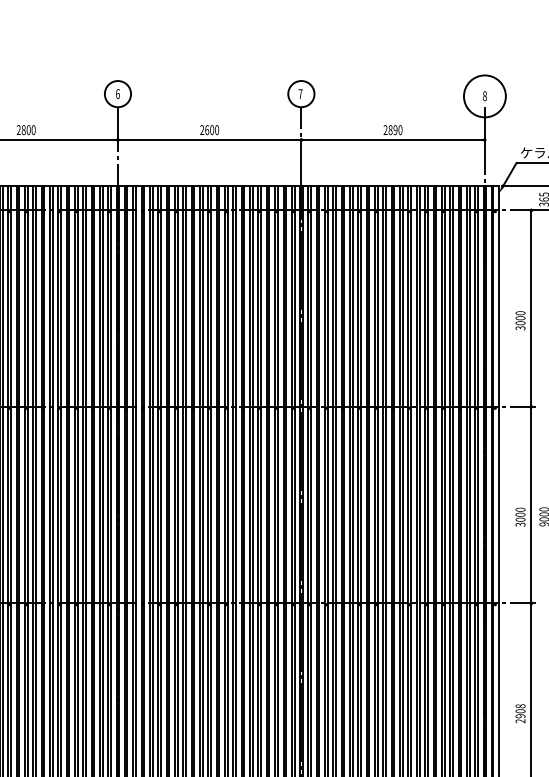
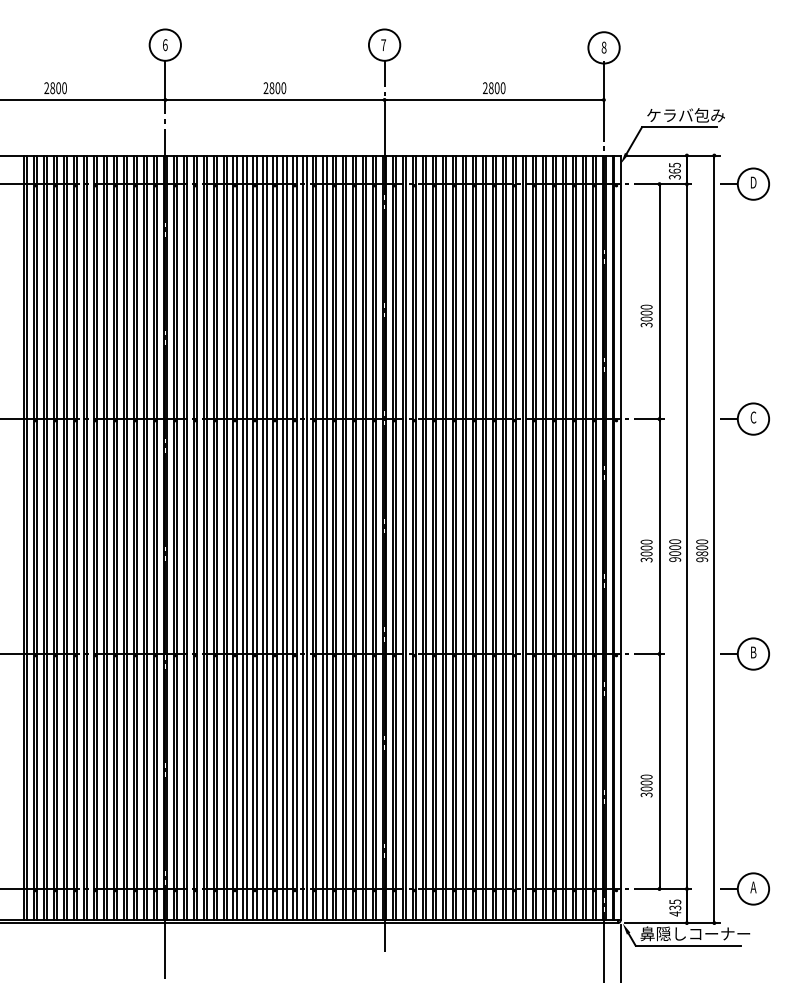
circle: (484, 96) -> (603, 47), size x0.62
text: (206, 129) -> (271, 87), 2600 -> 2800
text: (394, 130) -> (496, 88), 2890 -> 2800
text: (520, 713) -> (646, 785), 2908 -> 3000

